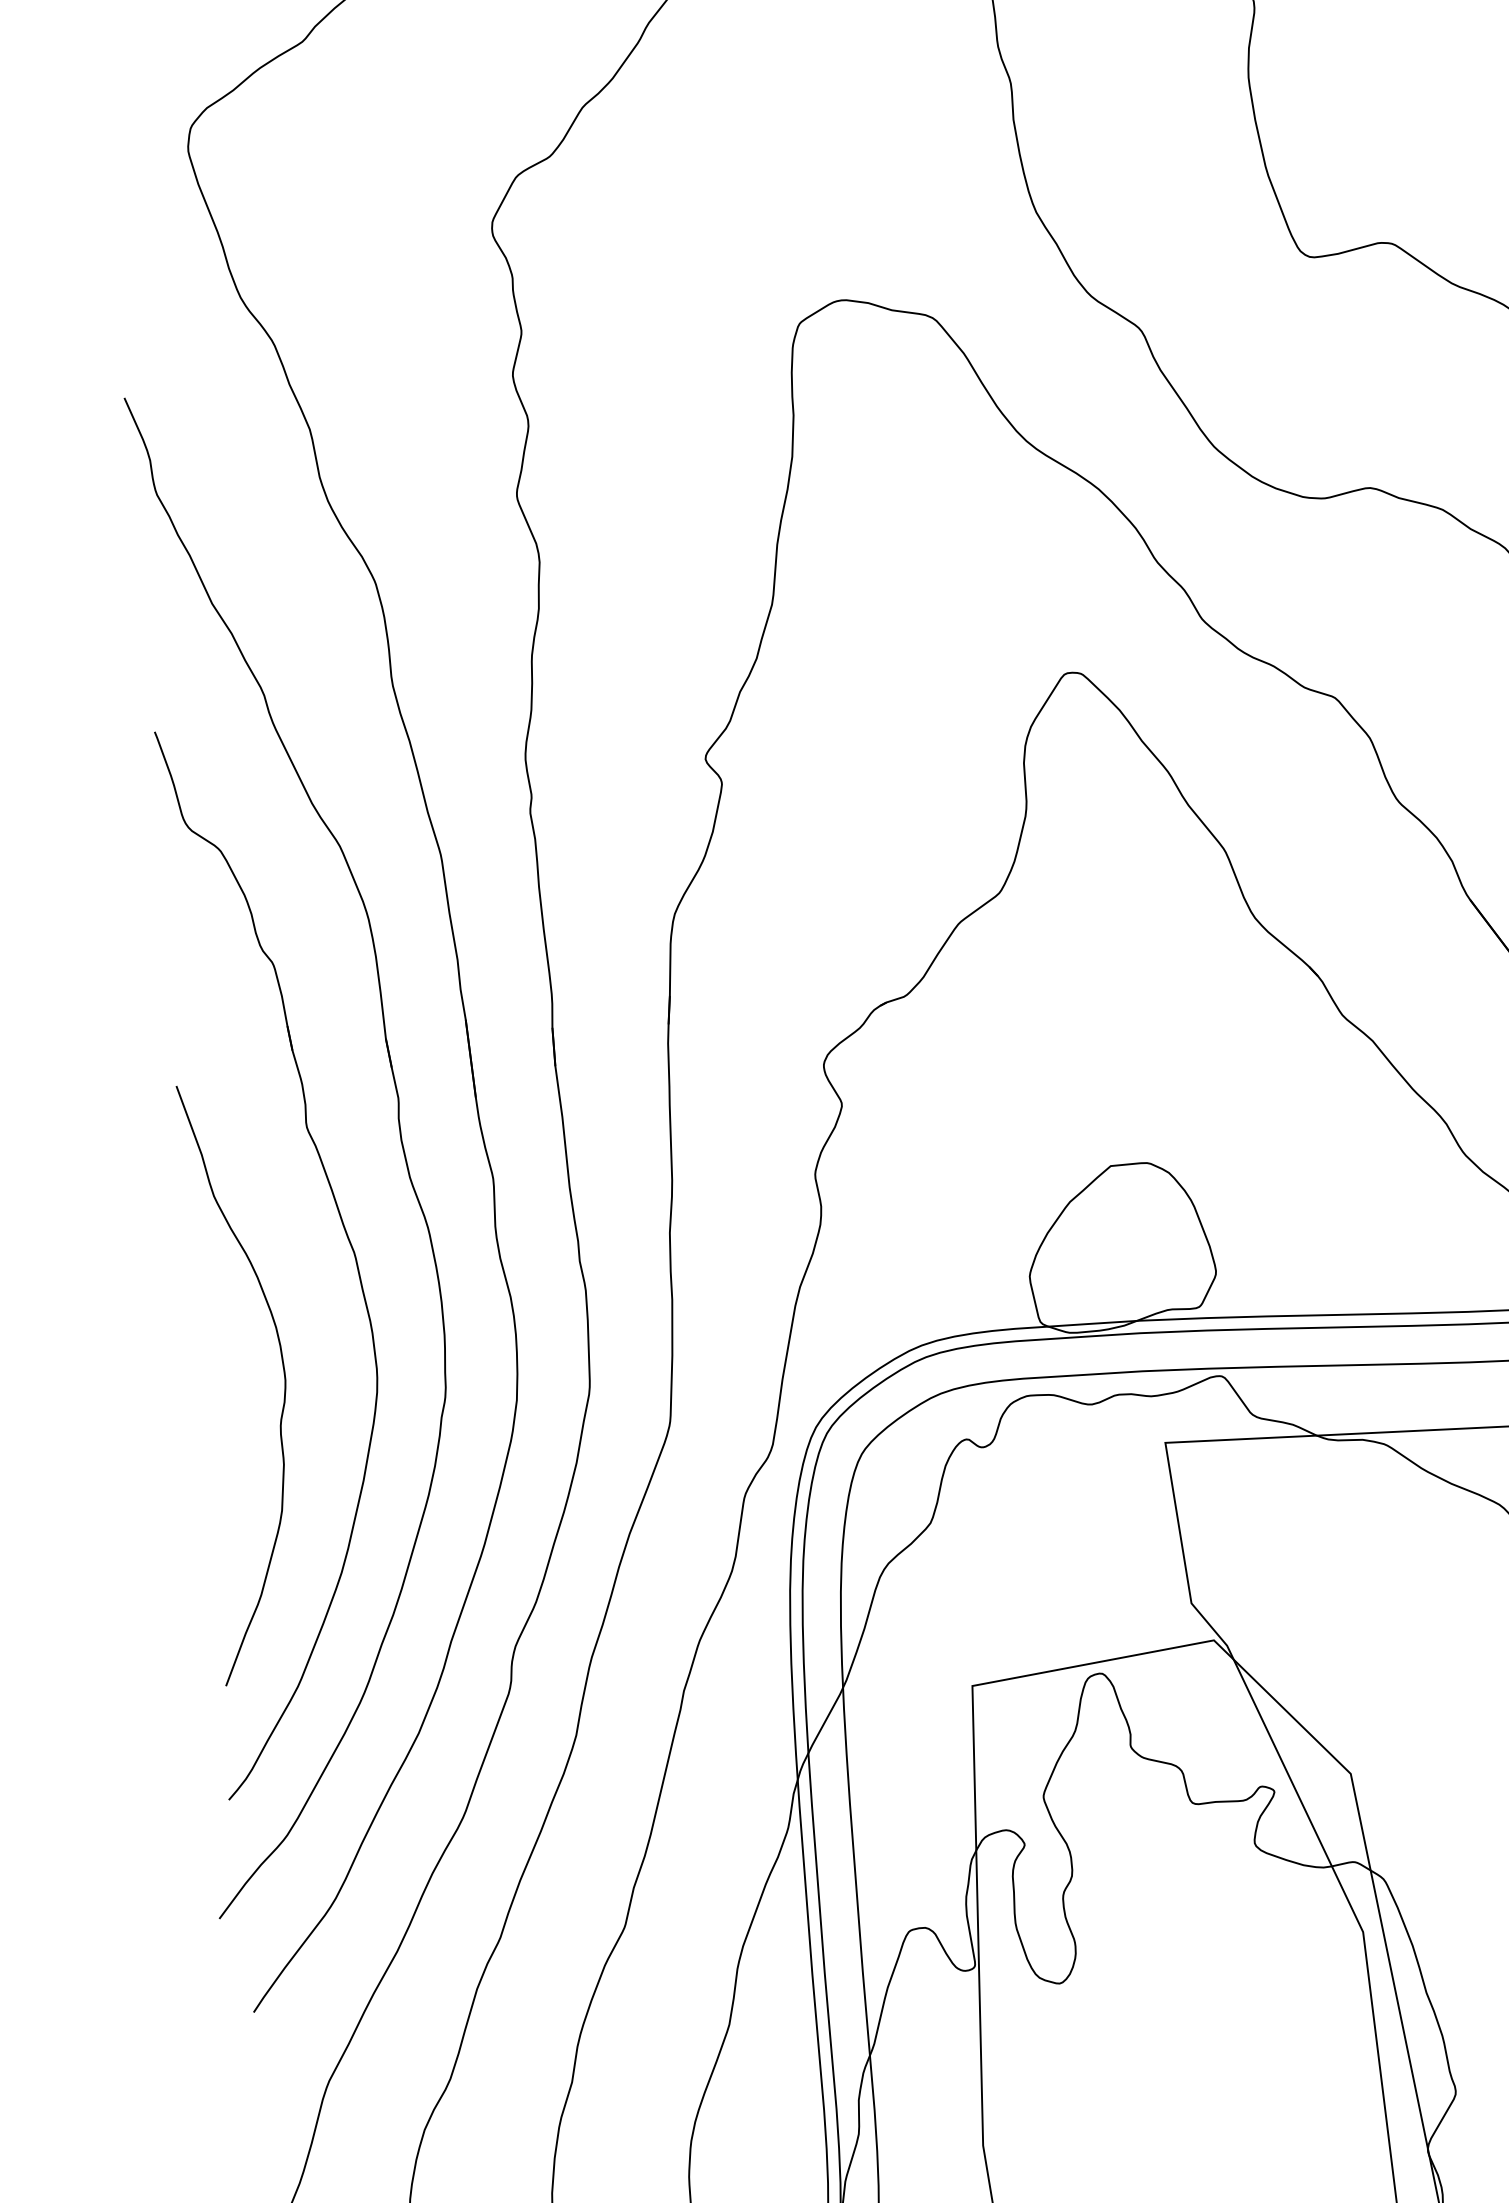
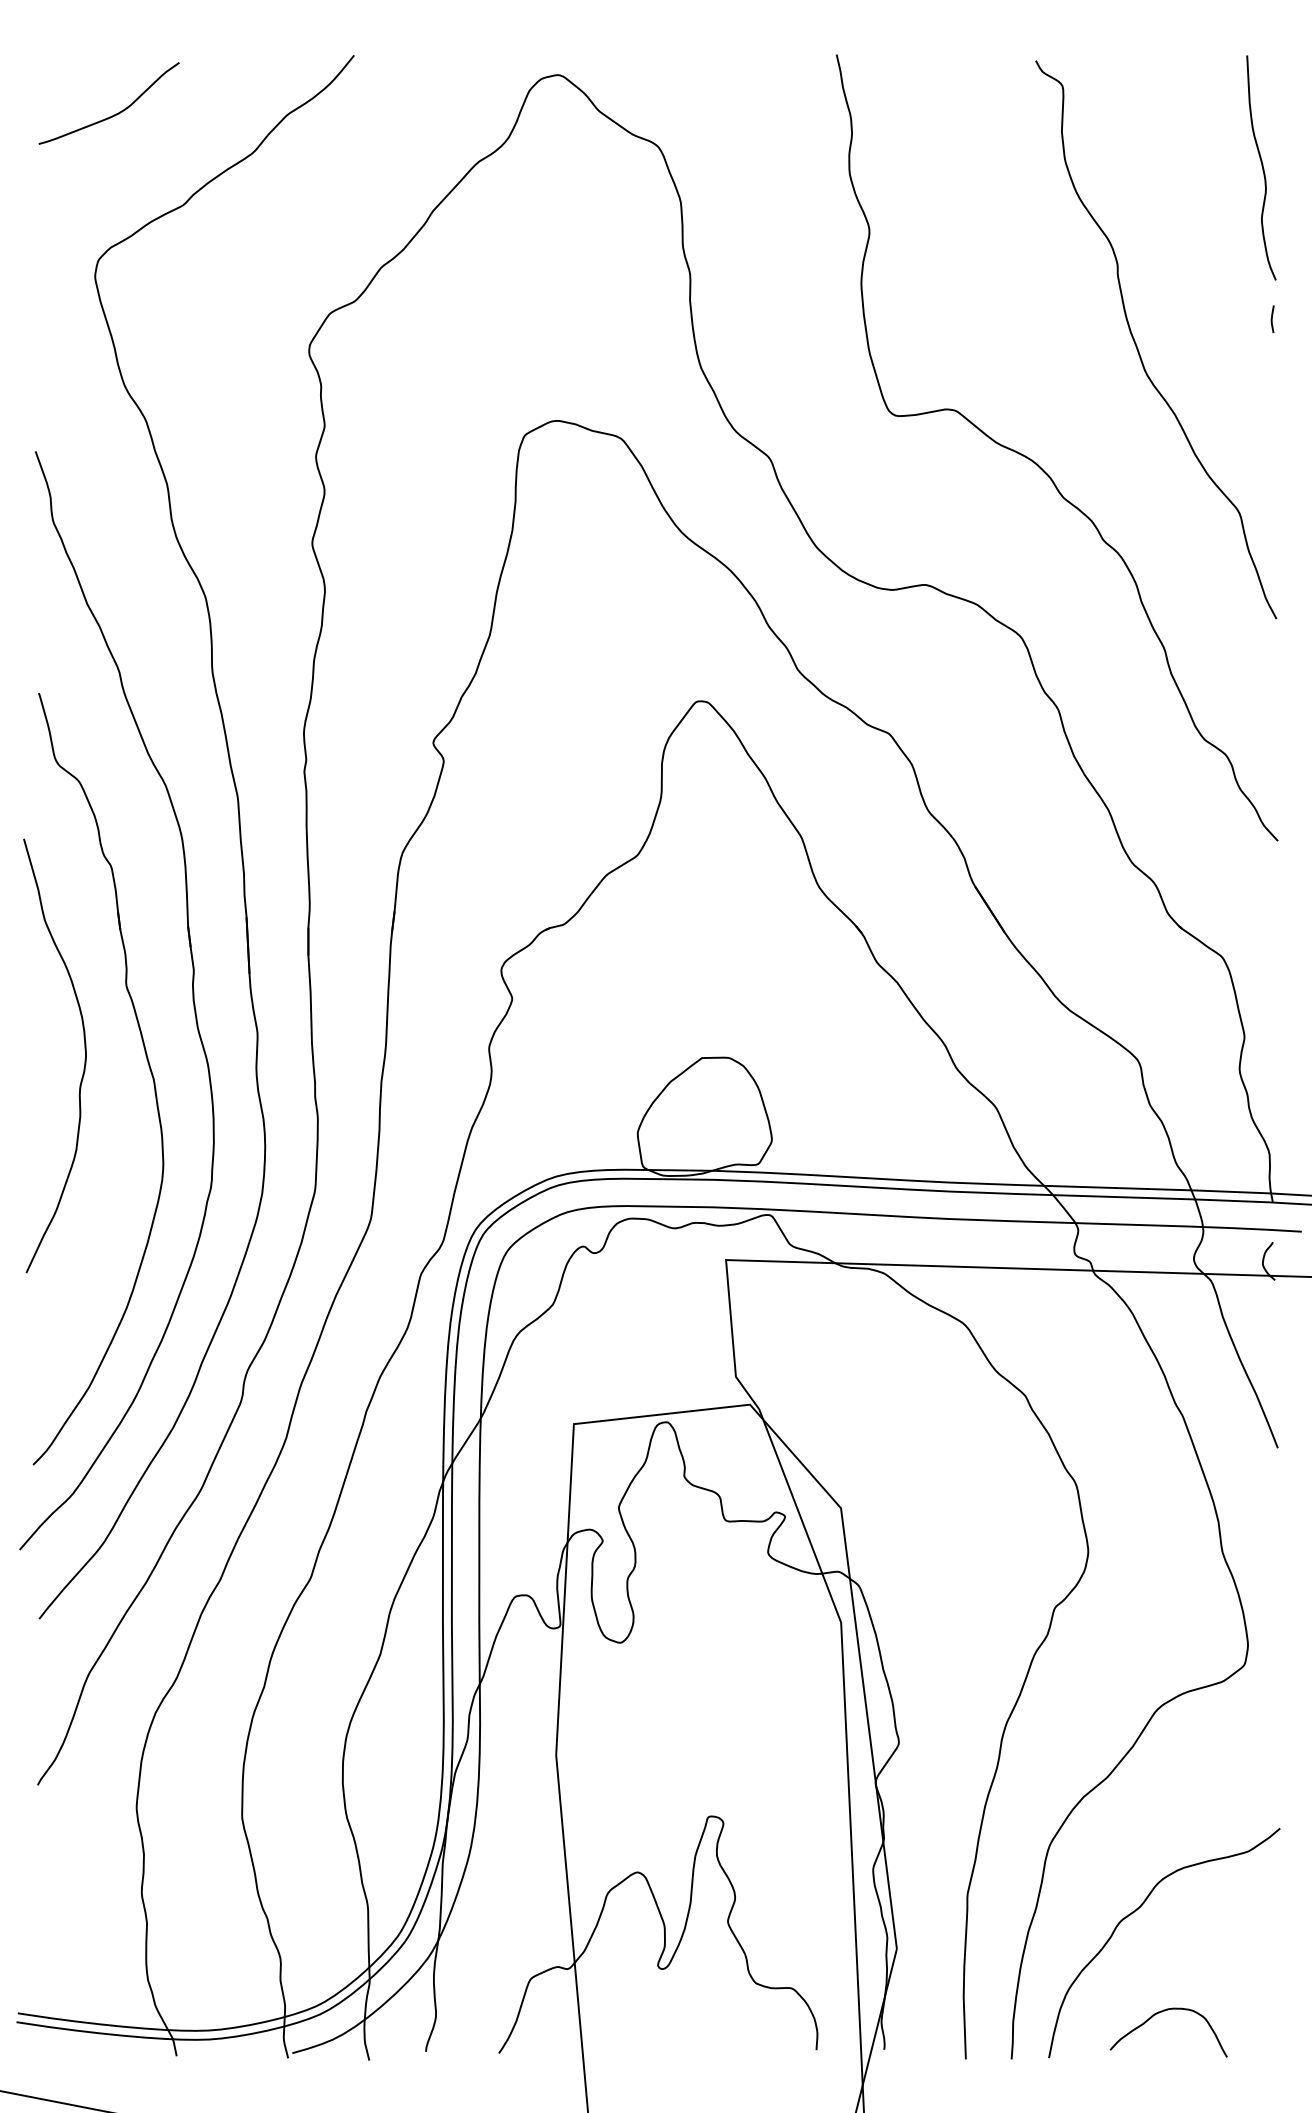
curve: (283, 1384) -> (84, 1059), moved

